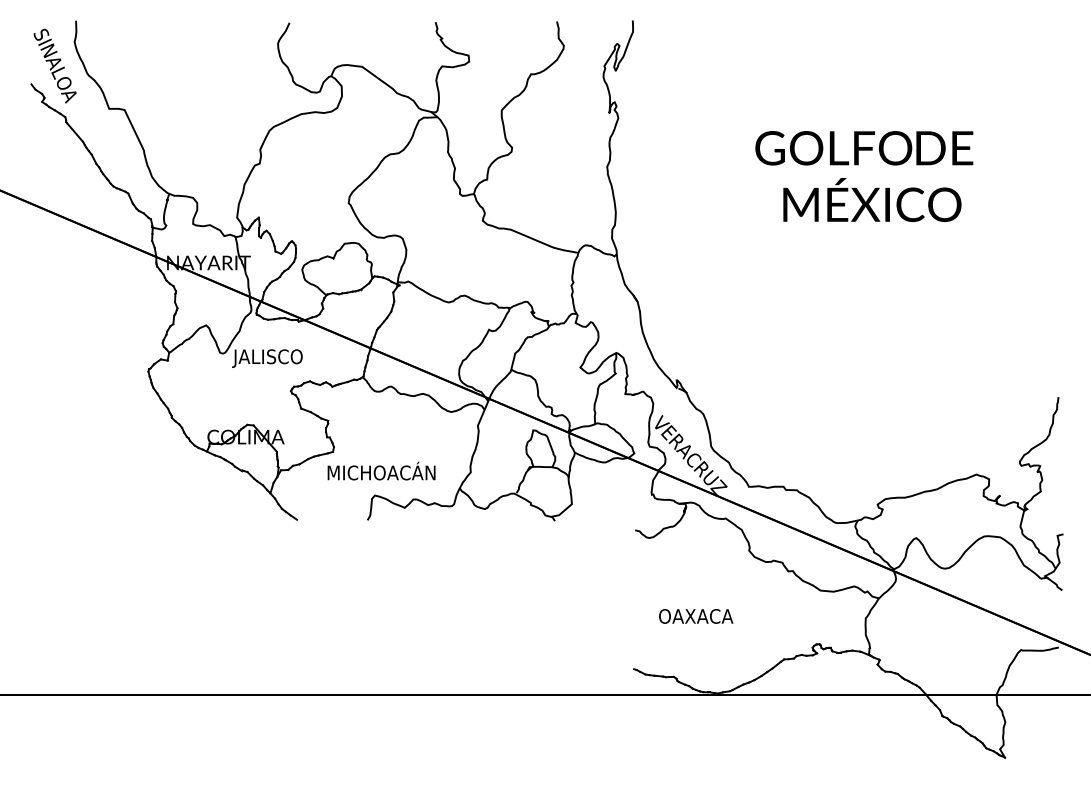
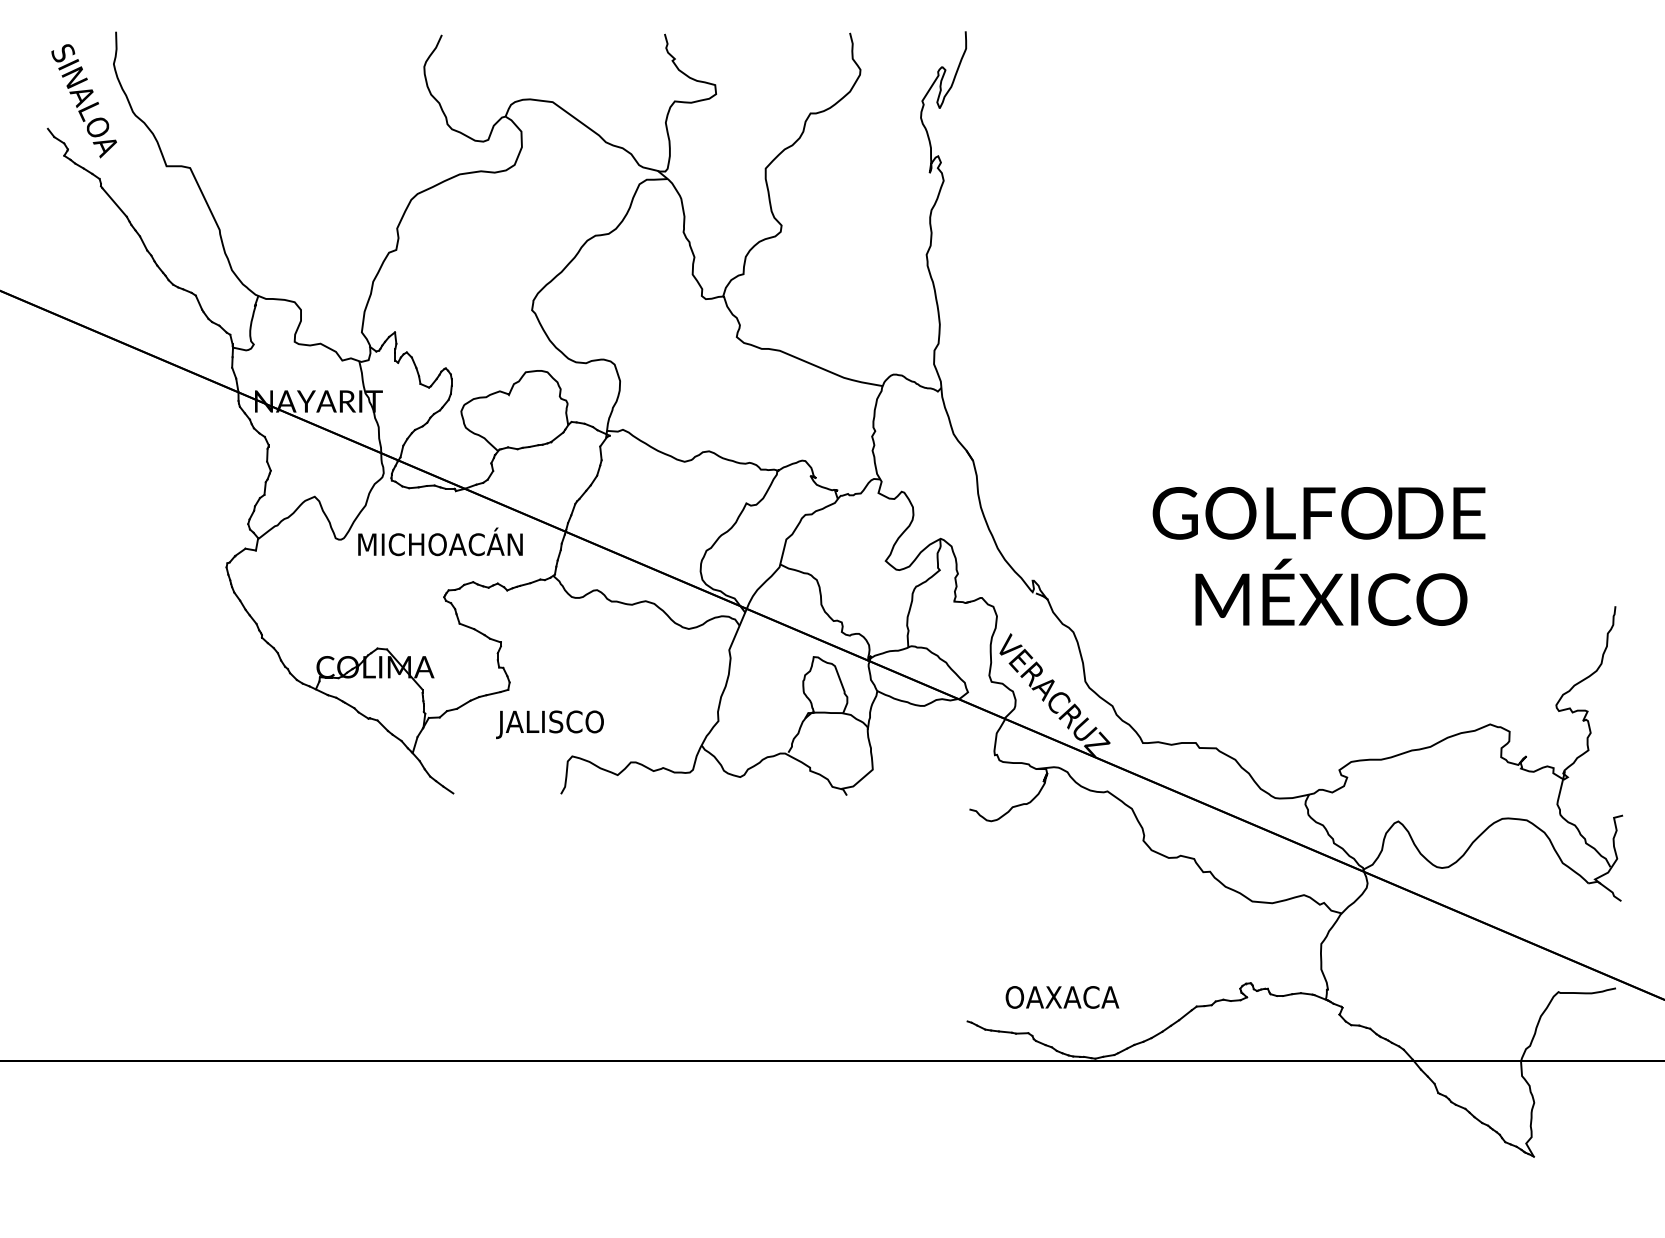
text: (864, 176) -> (1319, 556), moved
text: (287, 356) -> (438, 544), JALISCO -> MICHOACÁN
text: (380, 472) -> (580, 721), MICHOACÁN -> JALISCO
text: (696, 616) -> (1062, 997), moved

